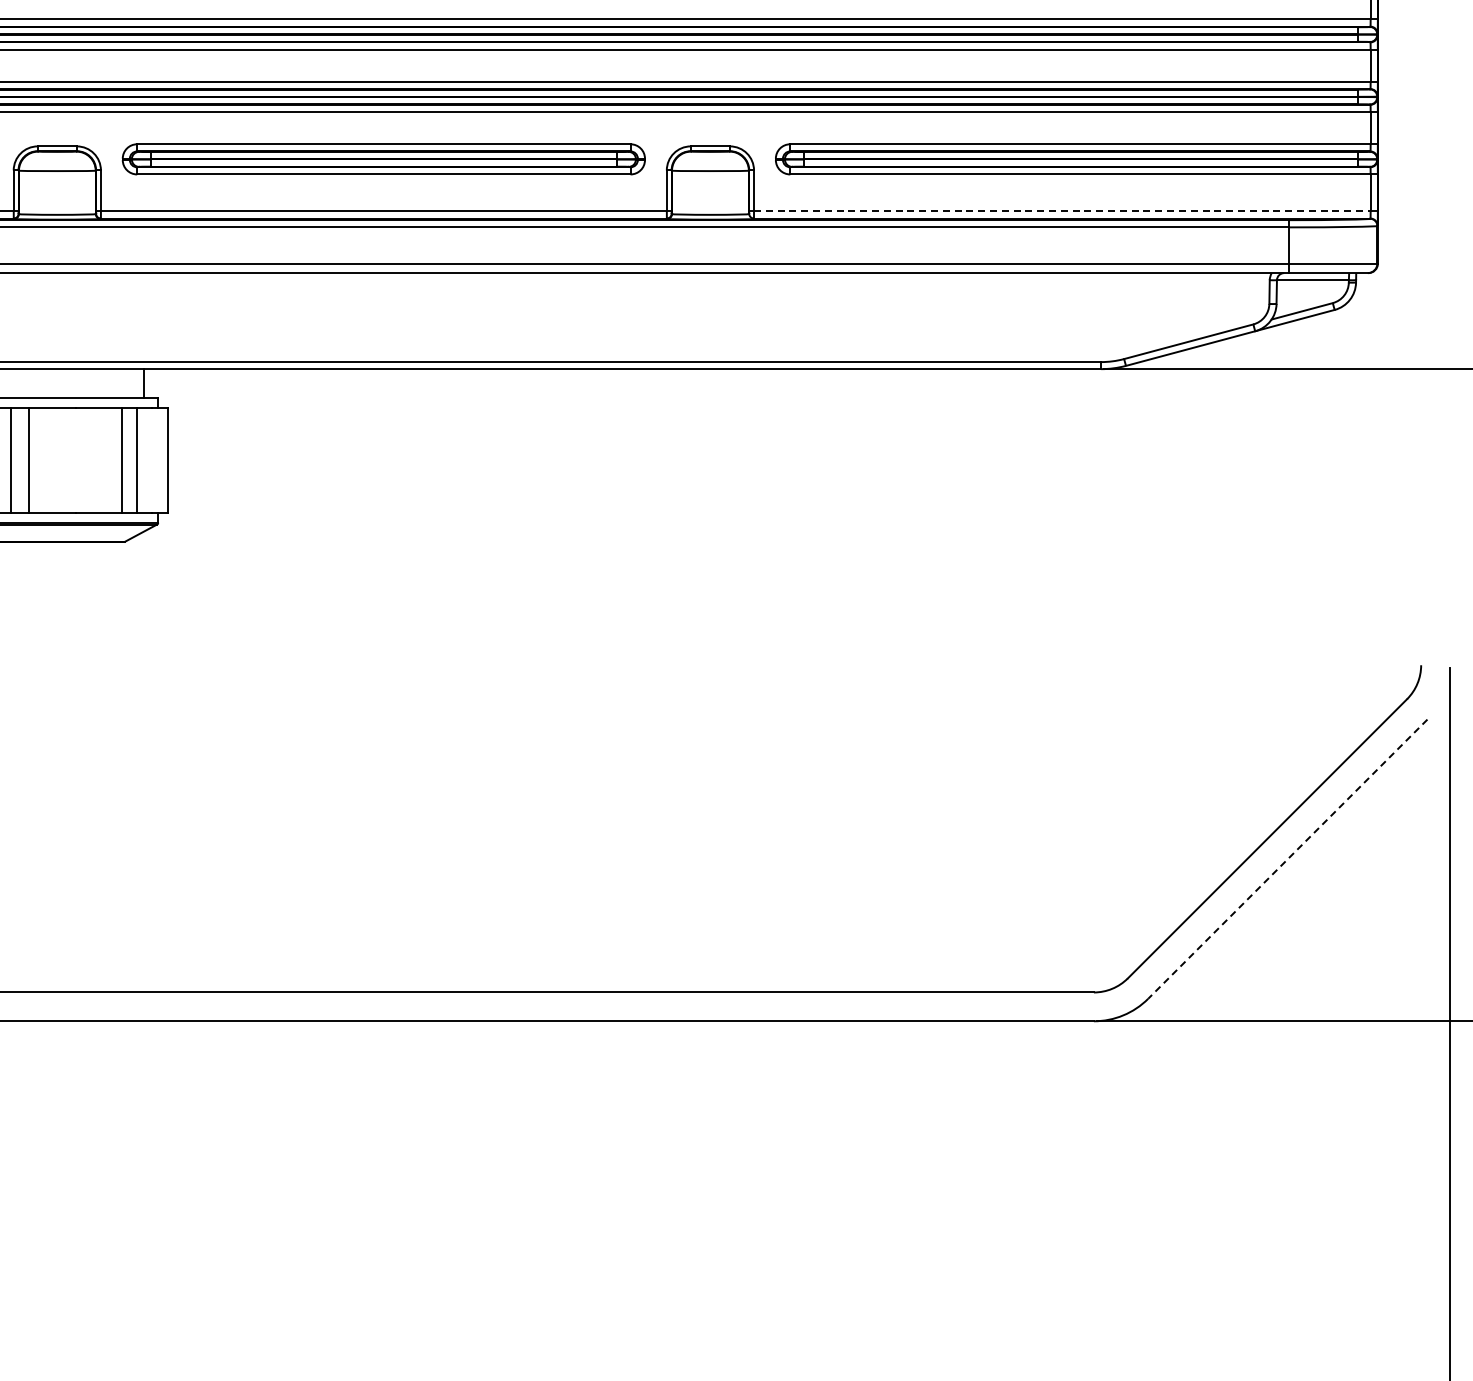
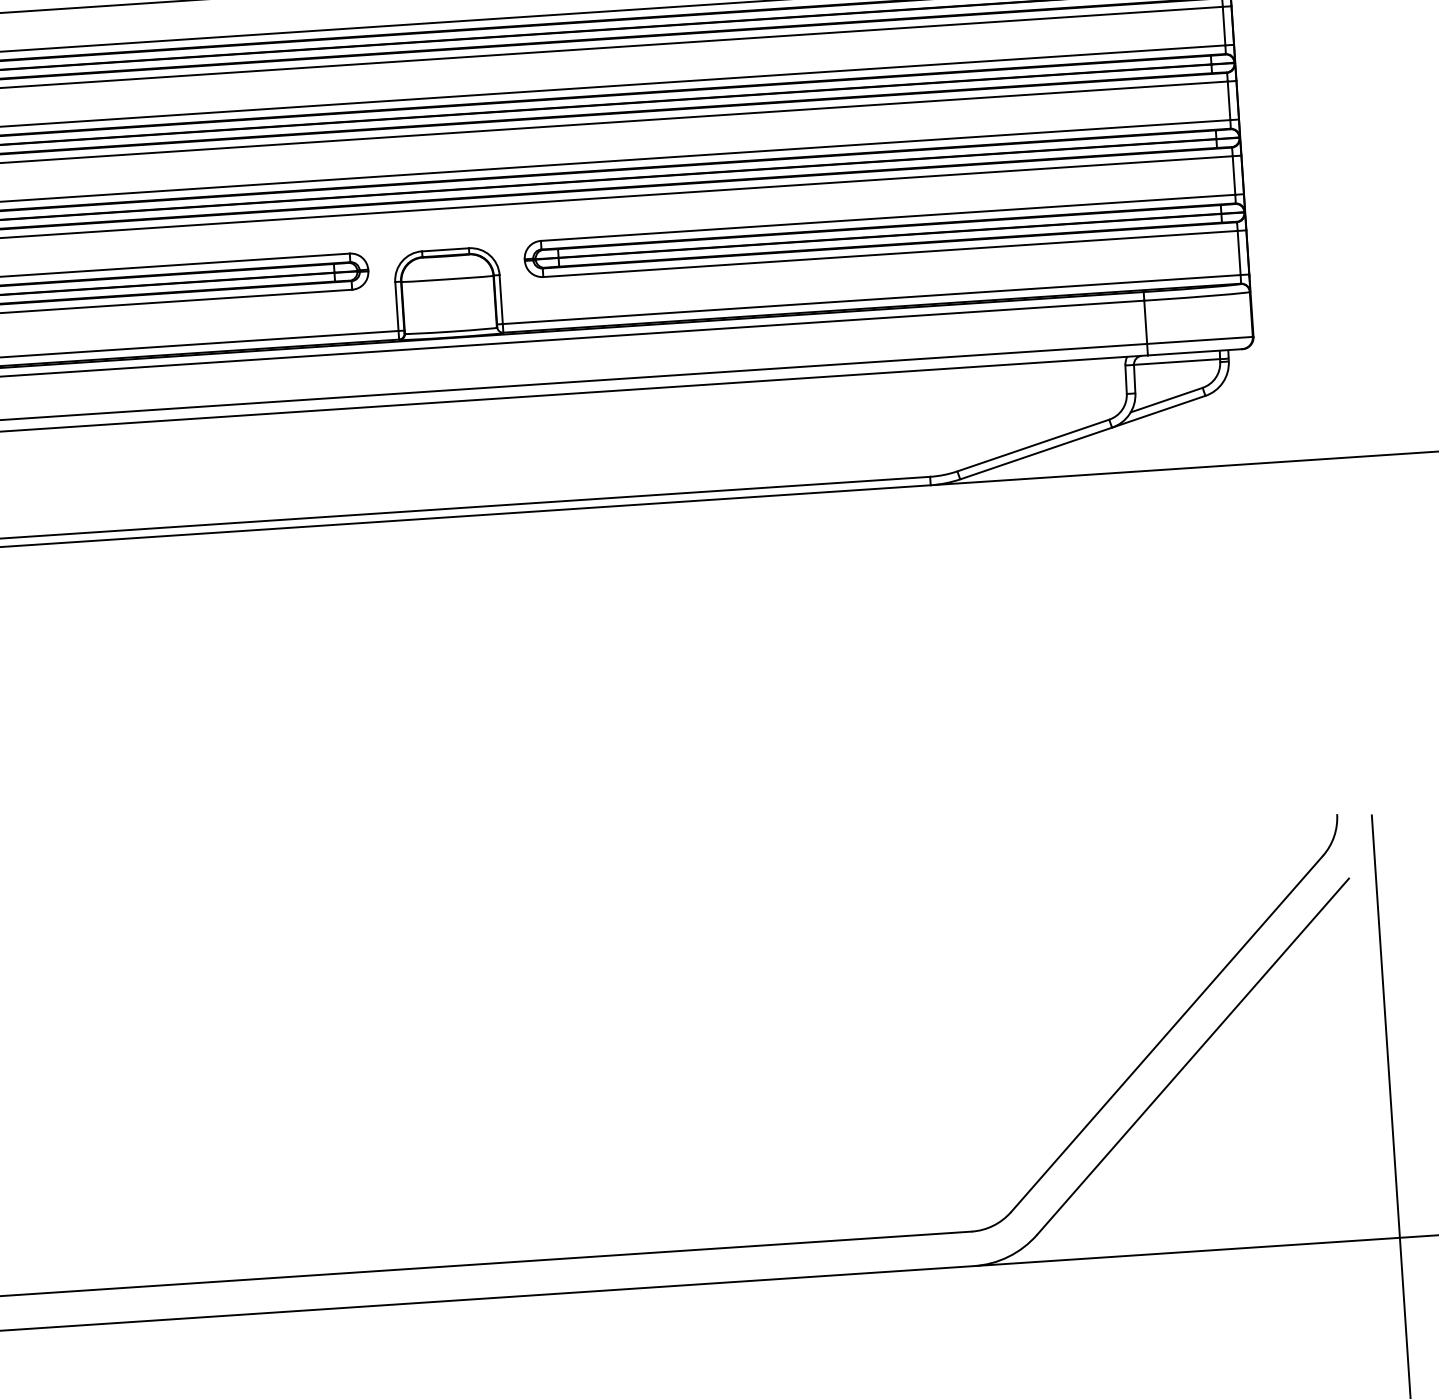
line: (1062, 211) -> (871, 299), dashed -> solid
line: (1287, 859) -> (1192, 1057), dashed -> solid

